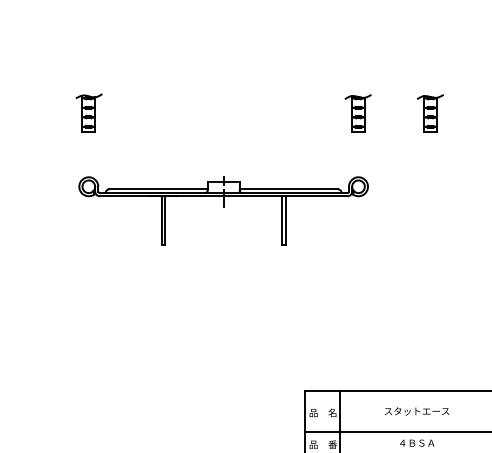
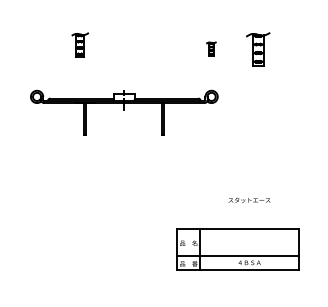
part: (89, 111) -> (80, 44), moved
part: (358, 111) -> (211, 48), size x0.6
part: (429, 111) -> (257, 48), size x1.4
text: (417, 411) -> (249, 200), moved

